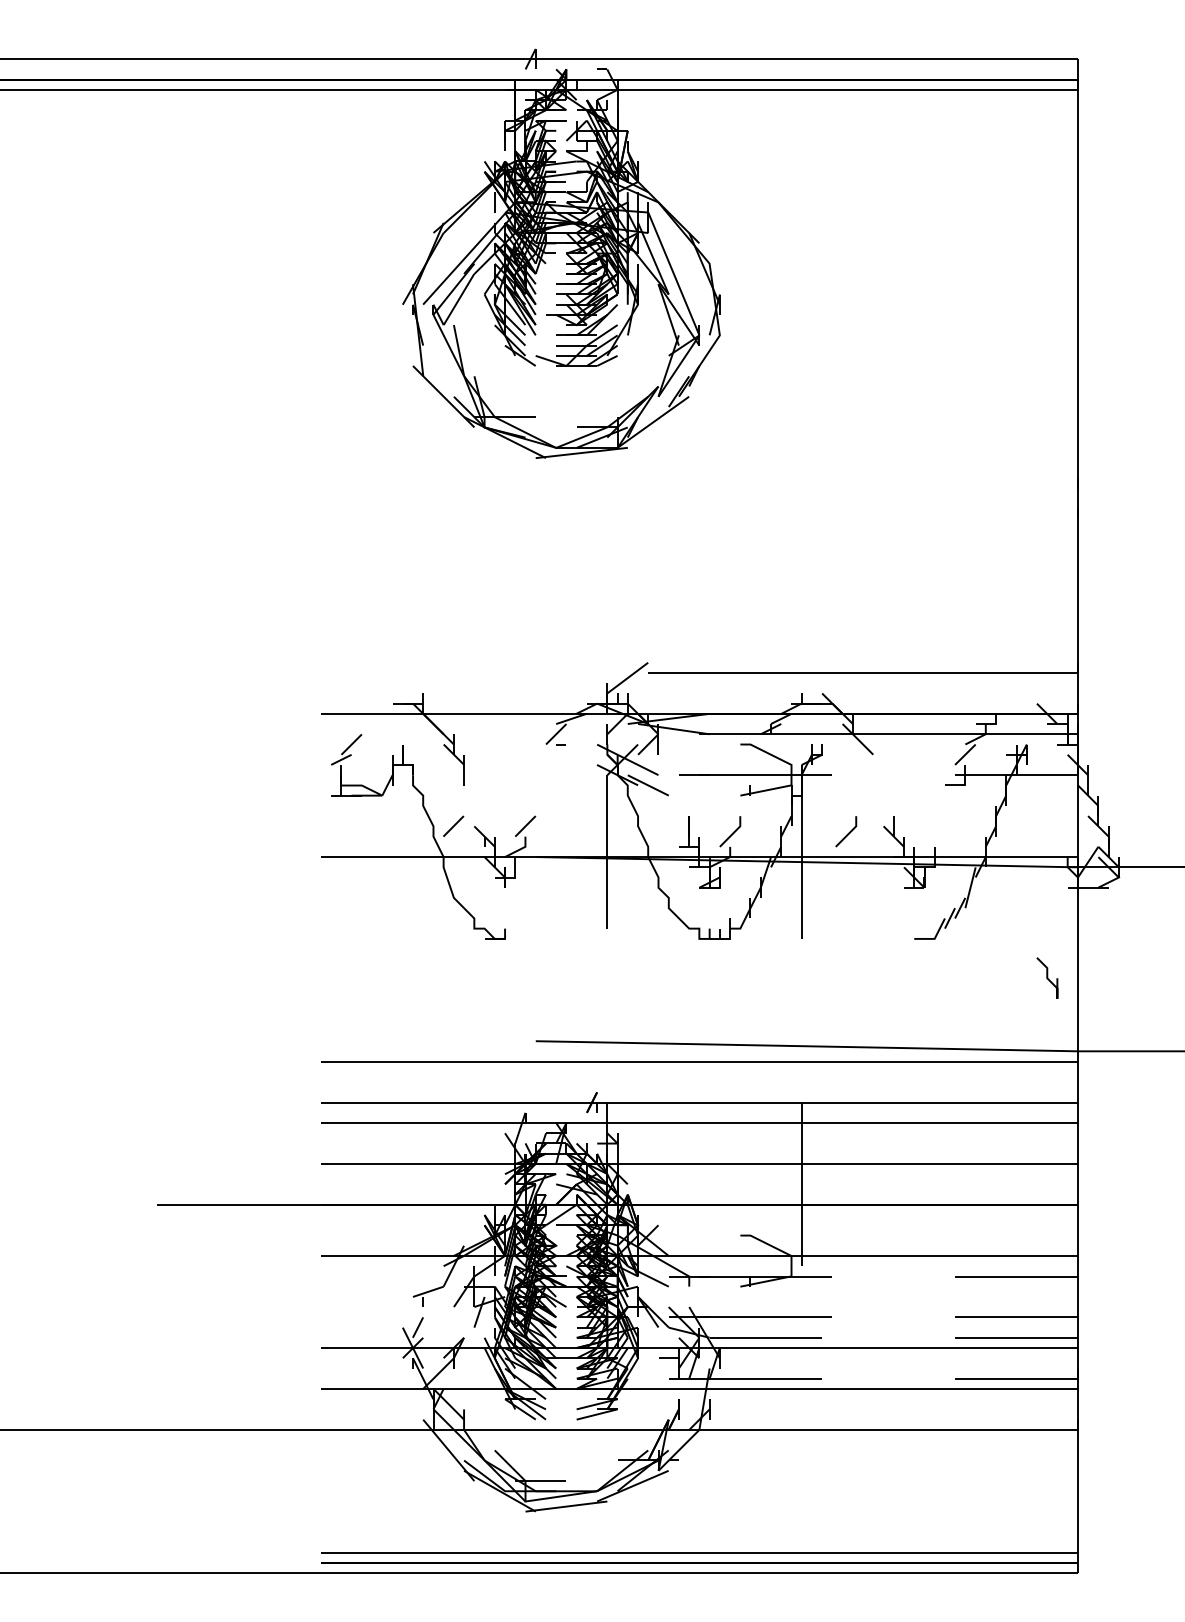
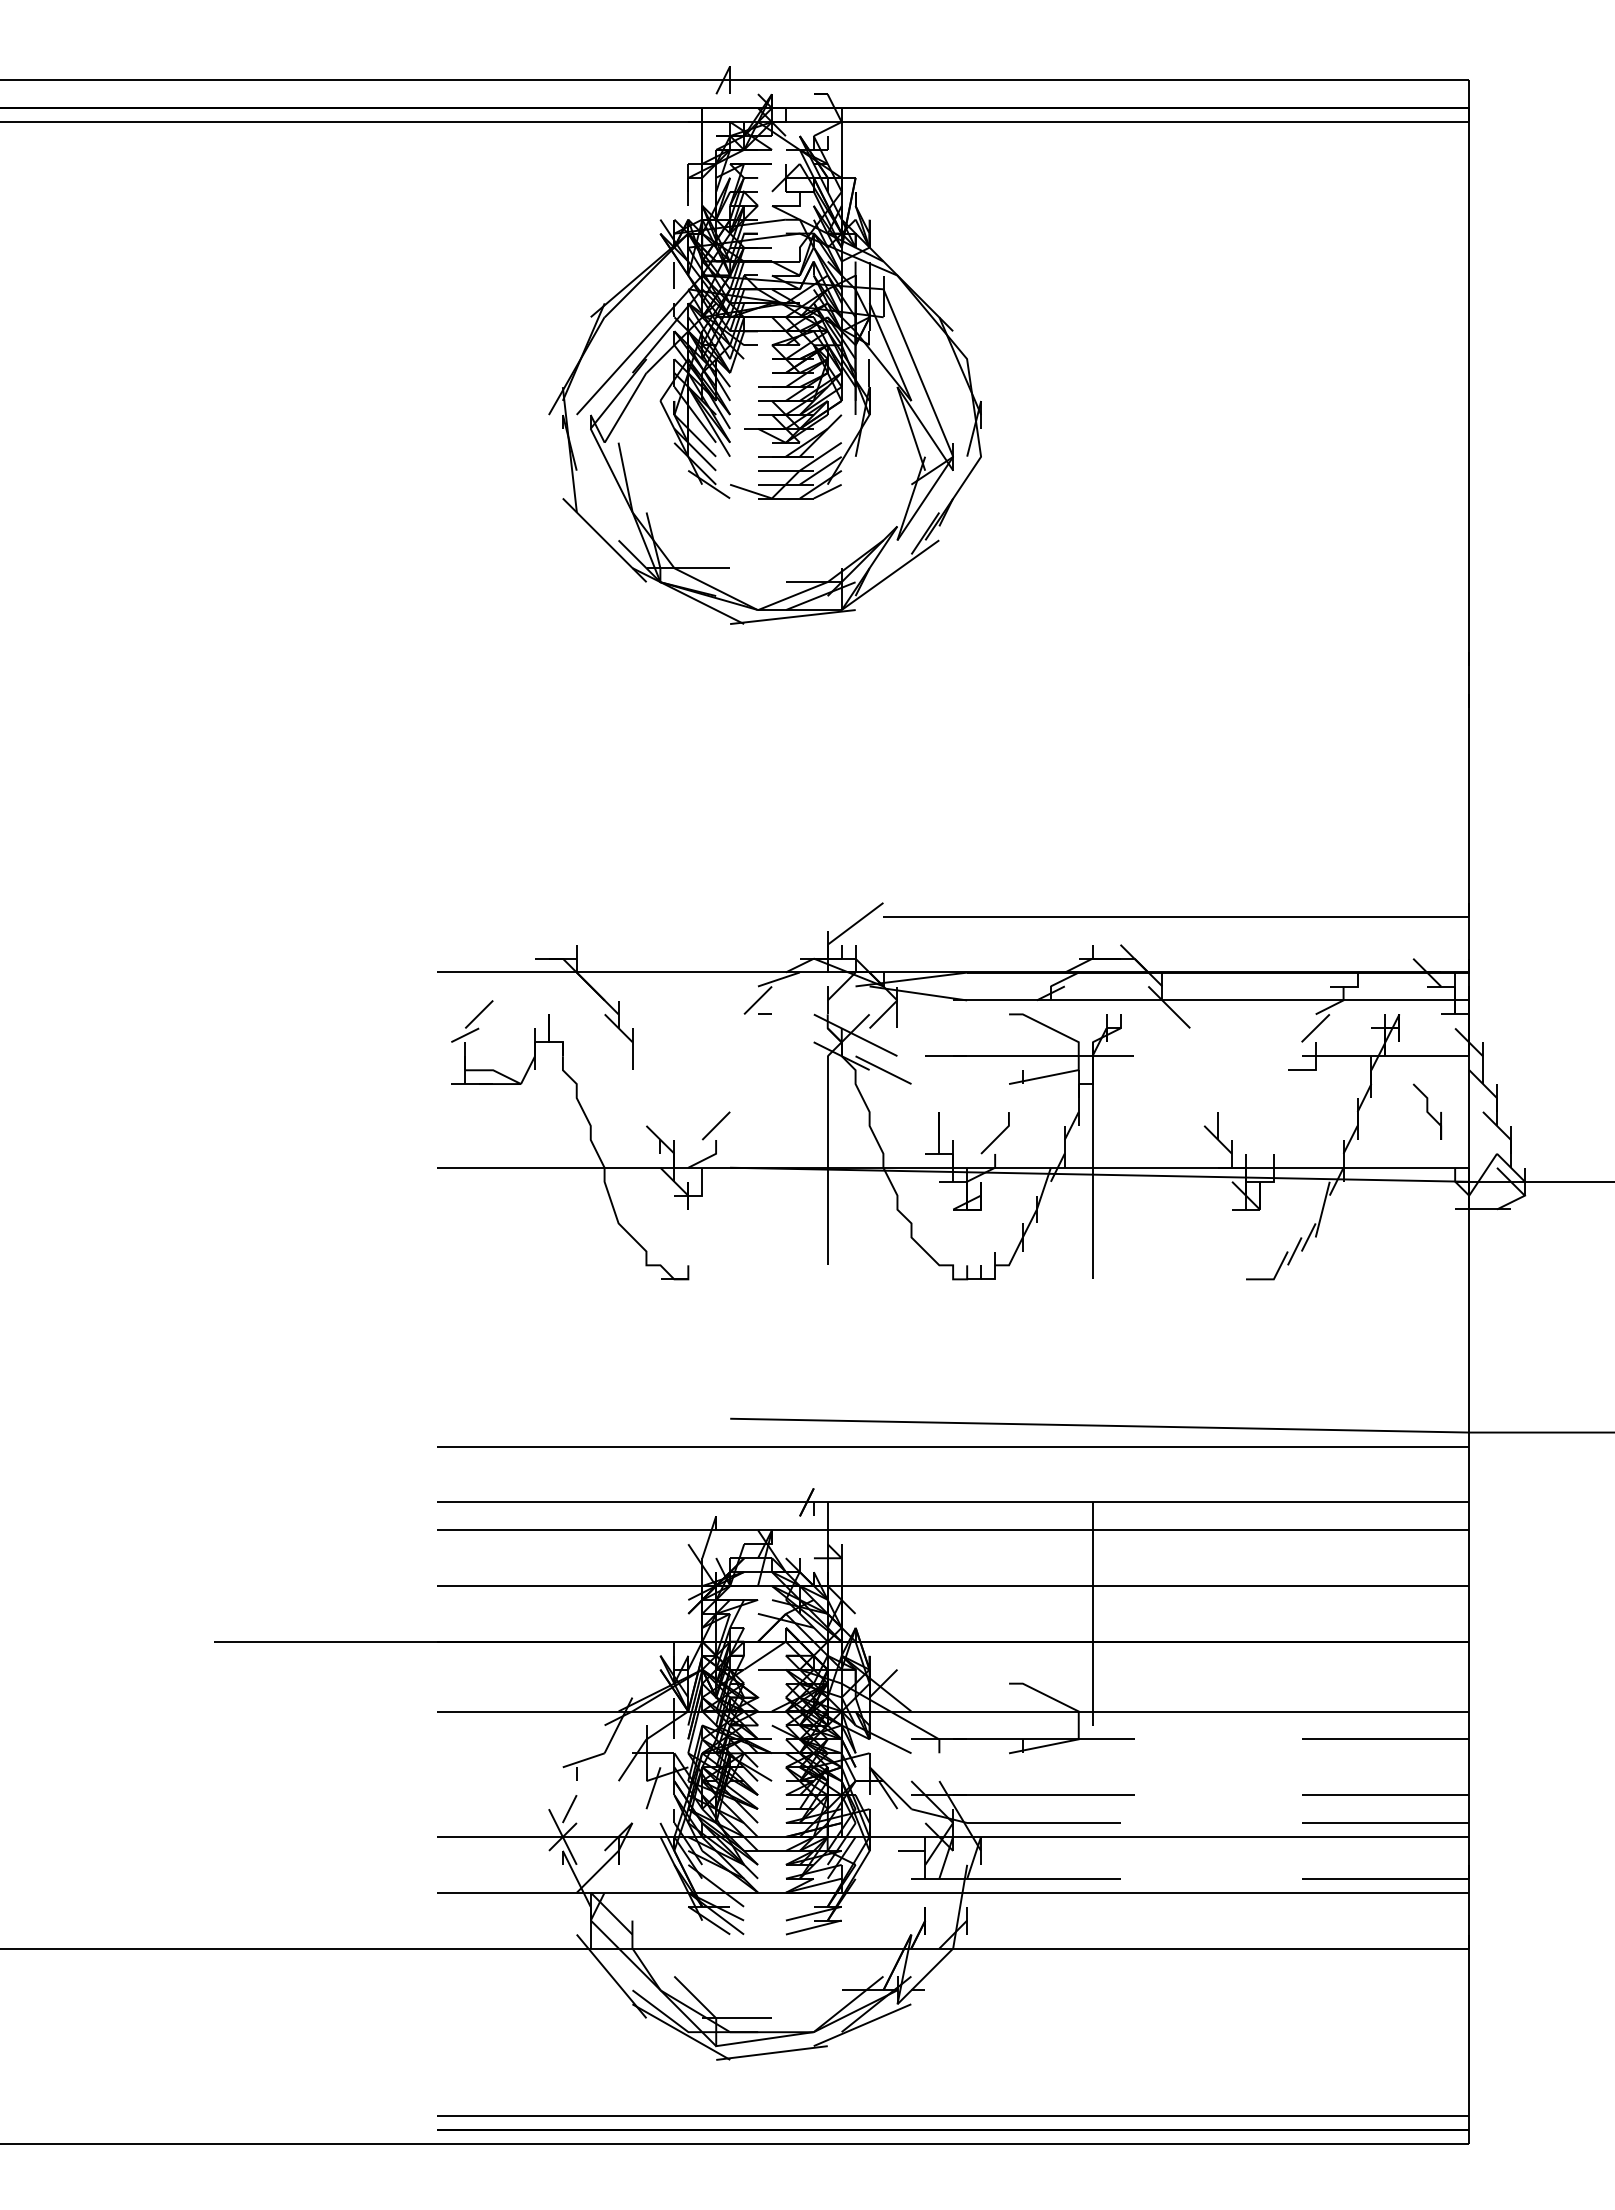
line: (453, 826) -> (617, 1125), removed
line: (847, 834) -> (1155, 1136), removed
curve: (1047, 977) -> (1427, 1111), moved

